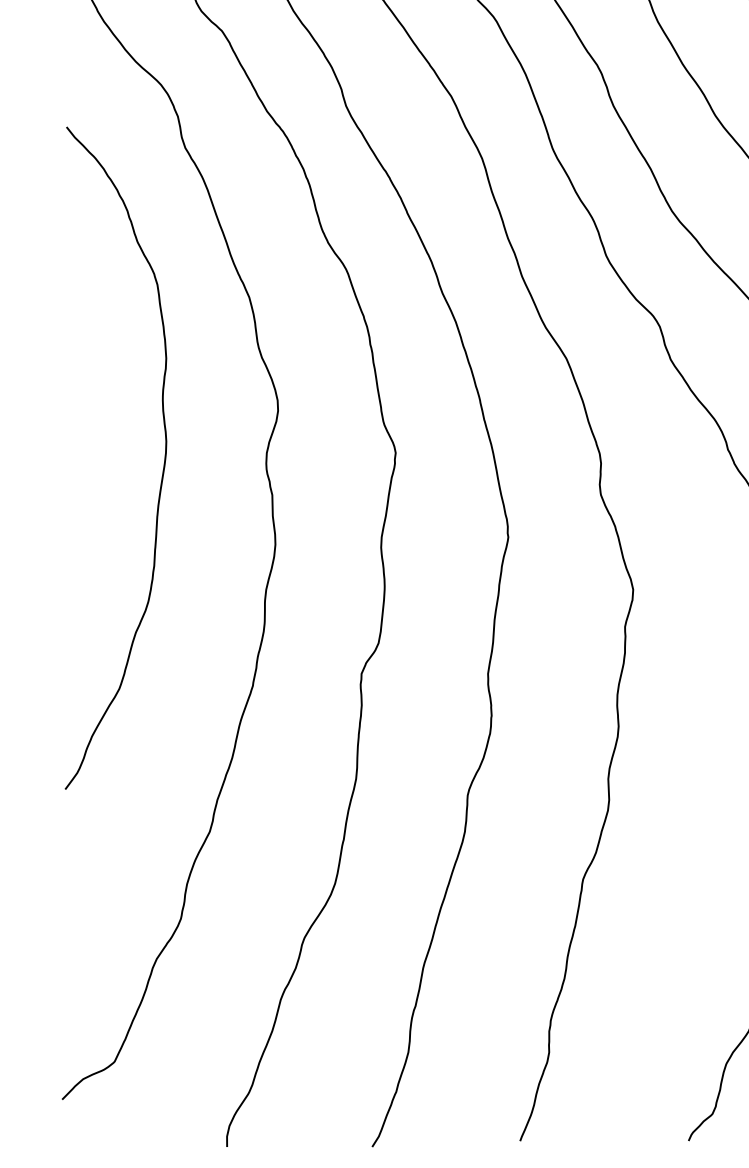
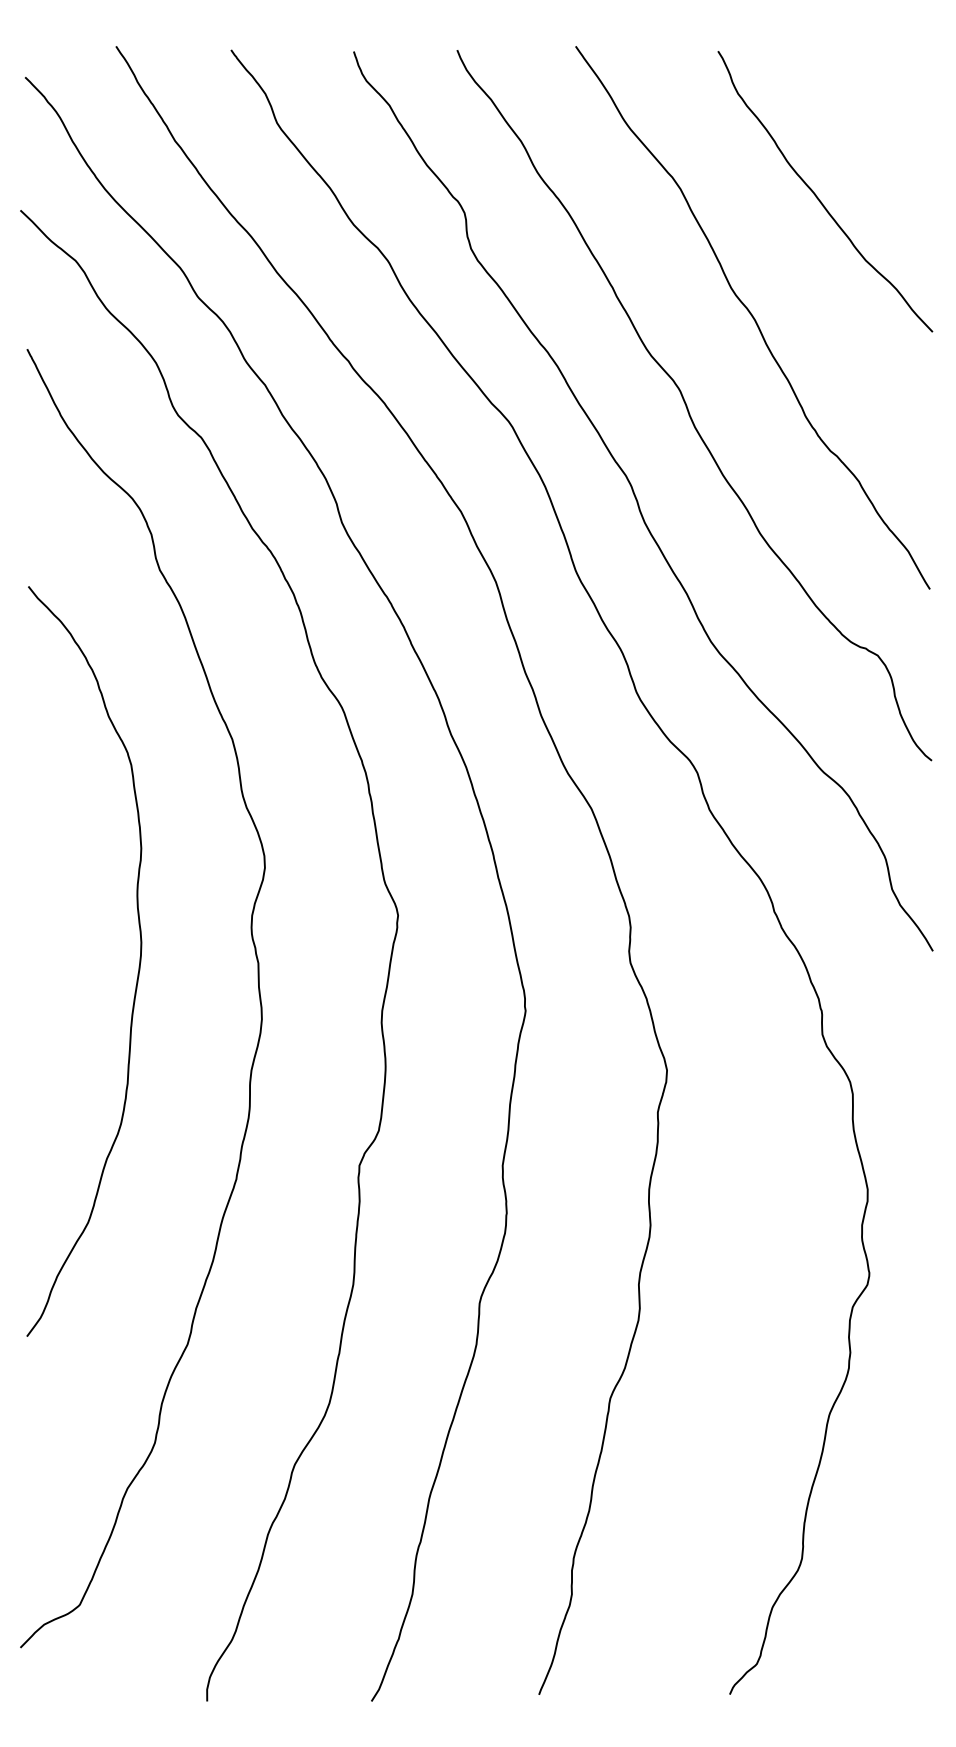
curve: (163, 462) -> (138, 966), moved

